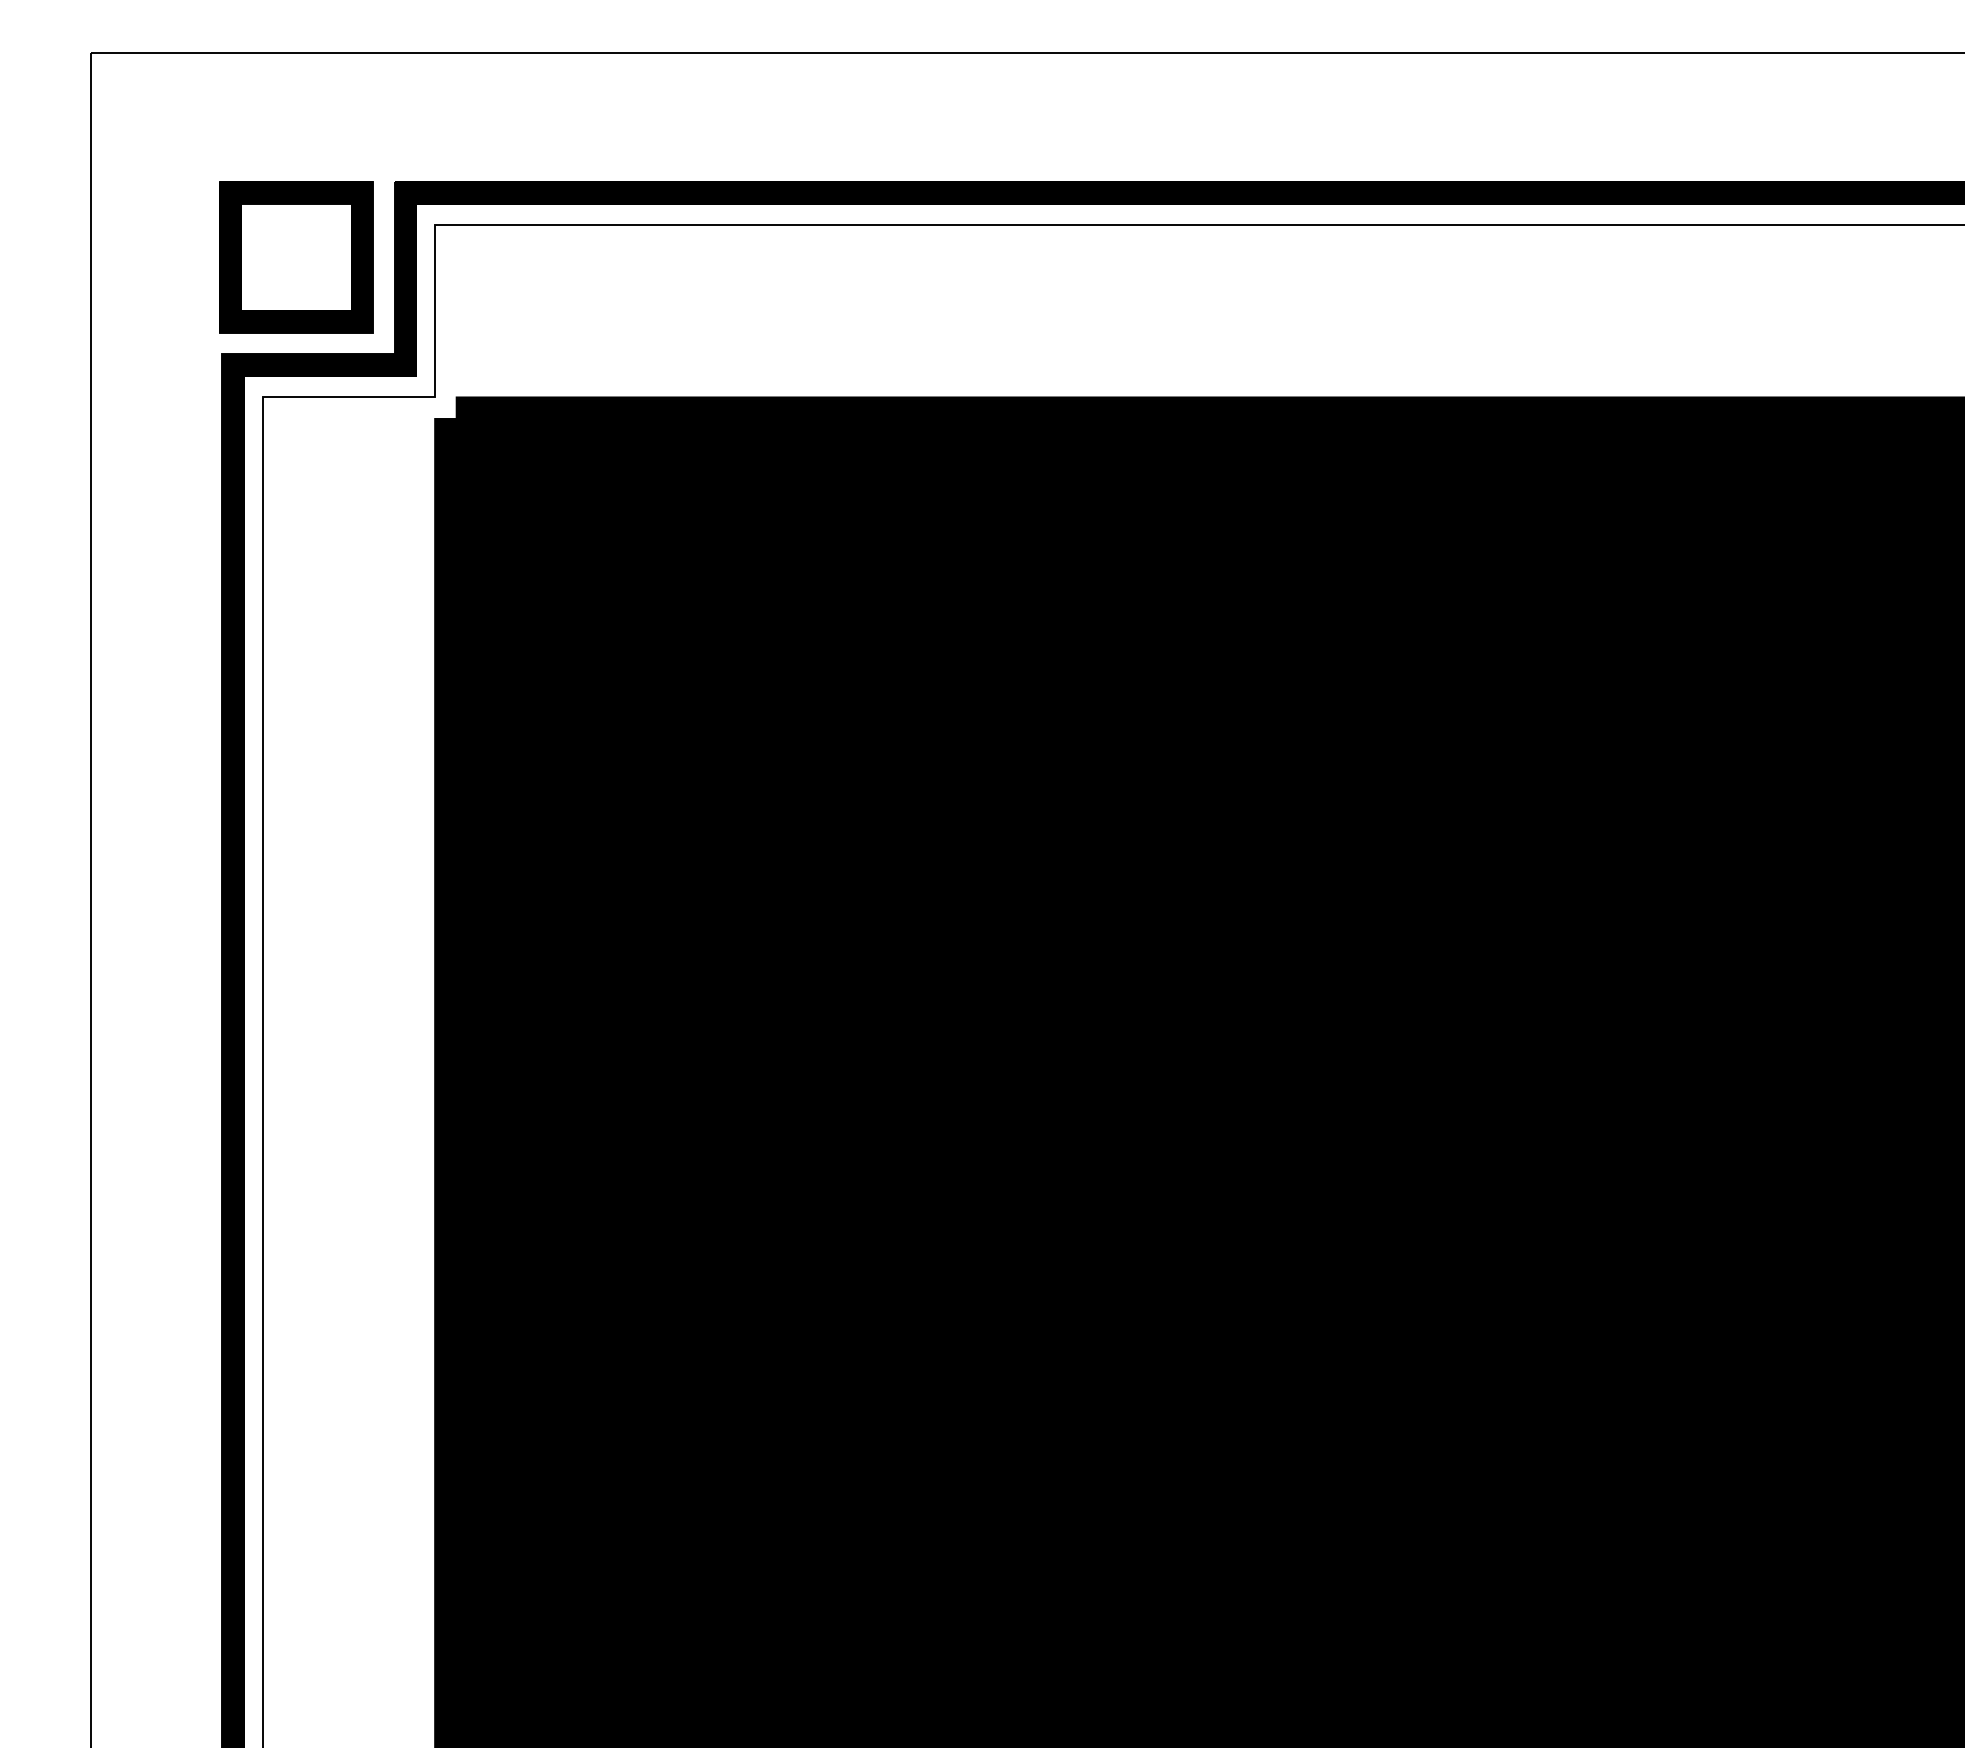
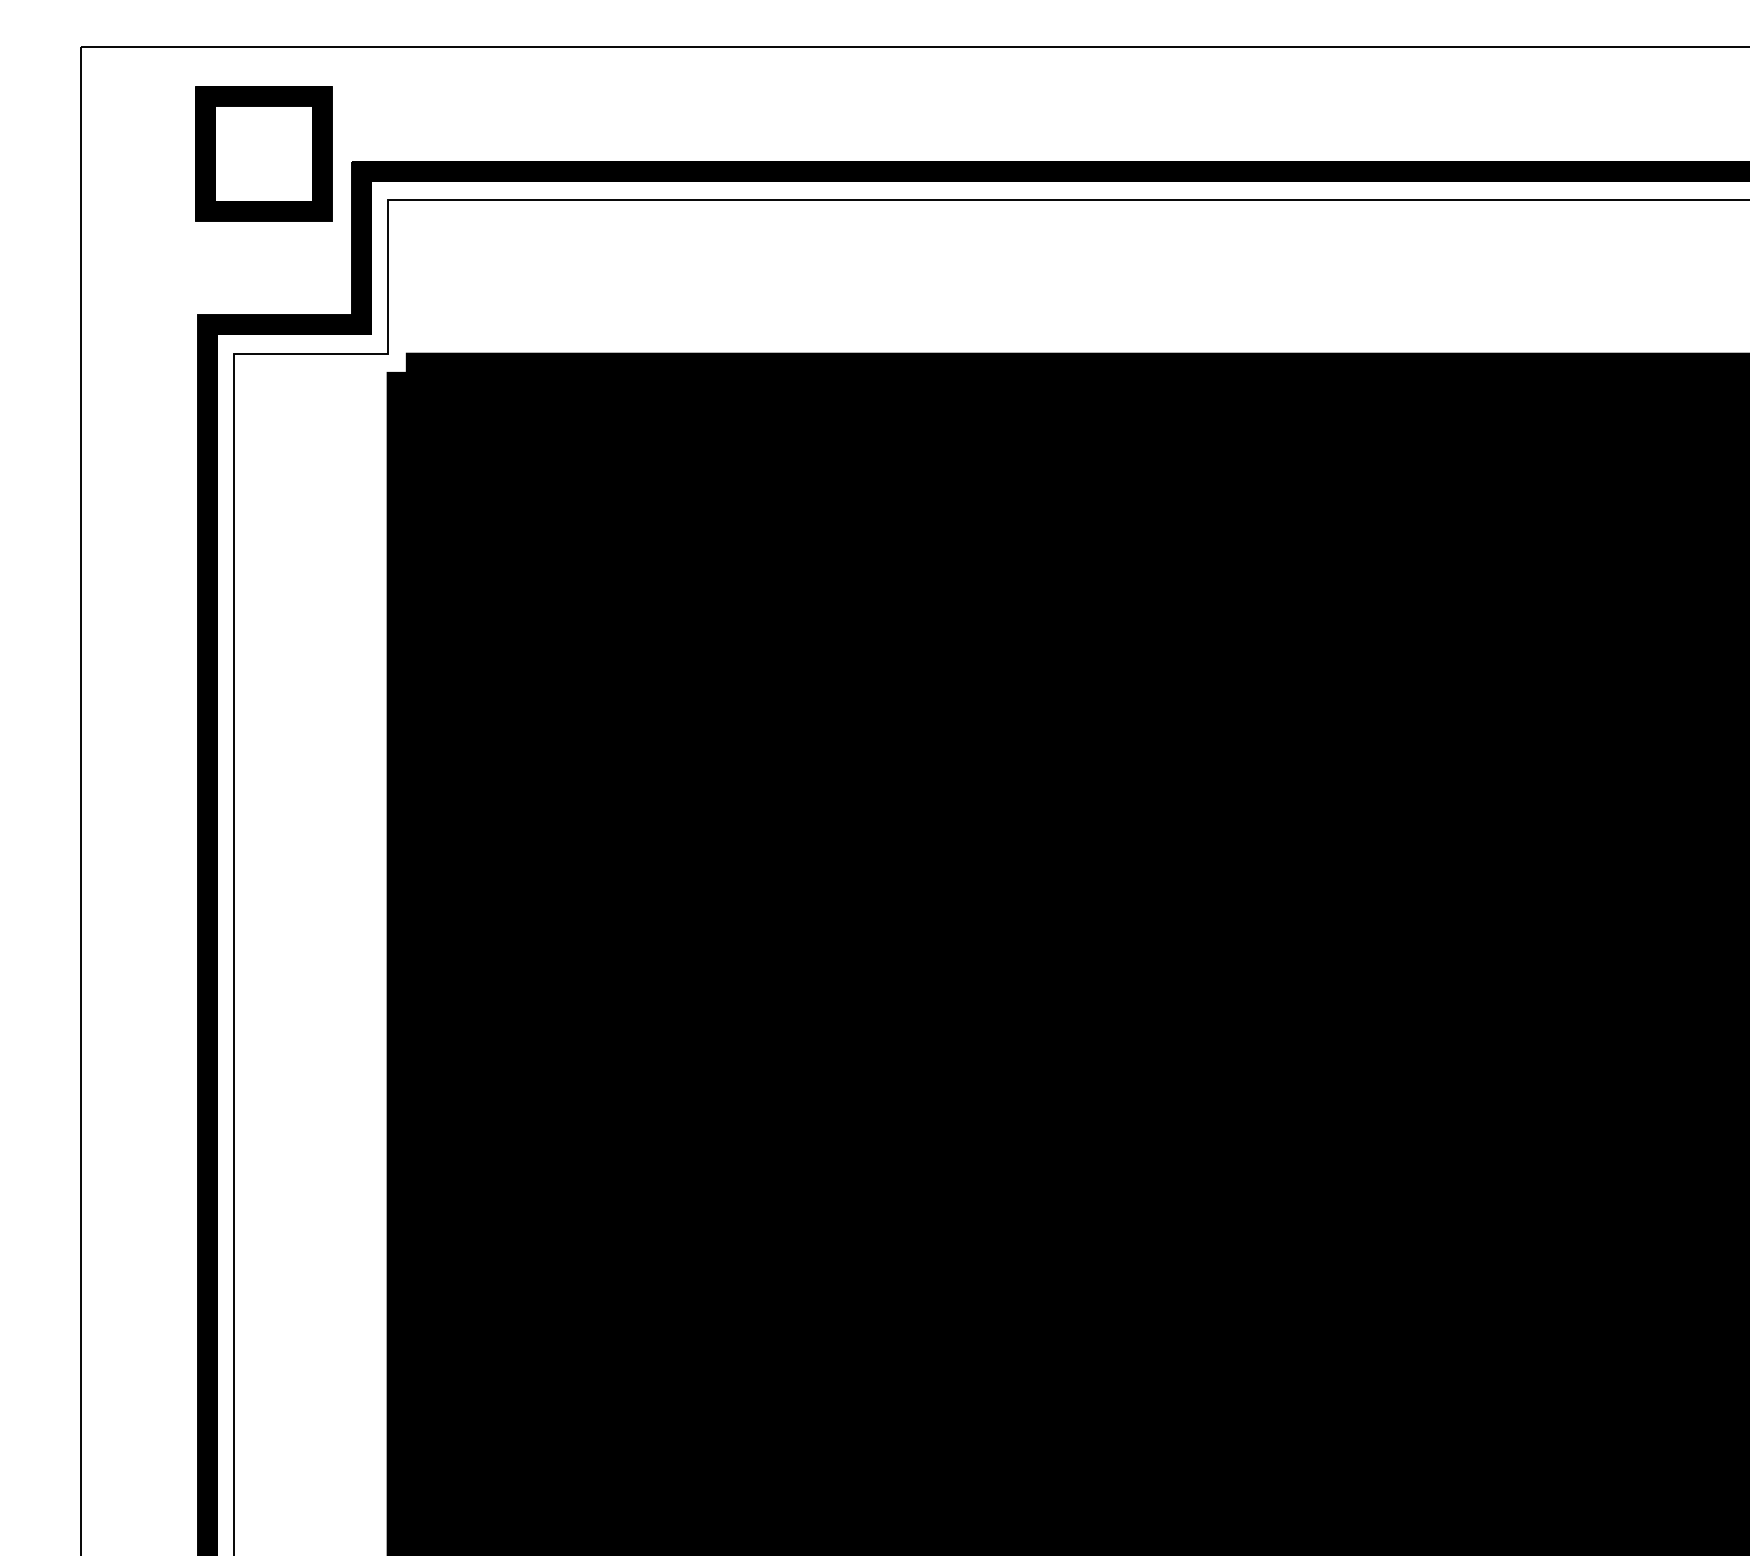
part: (295, 256) -> (263, 153), moved

